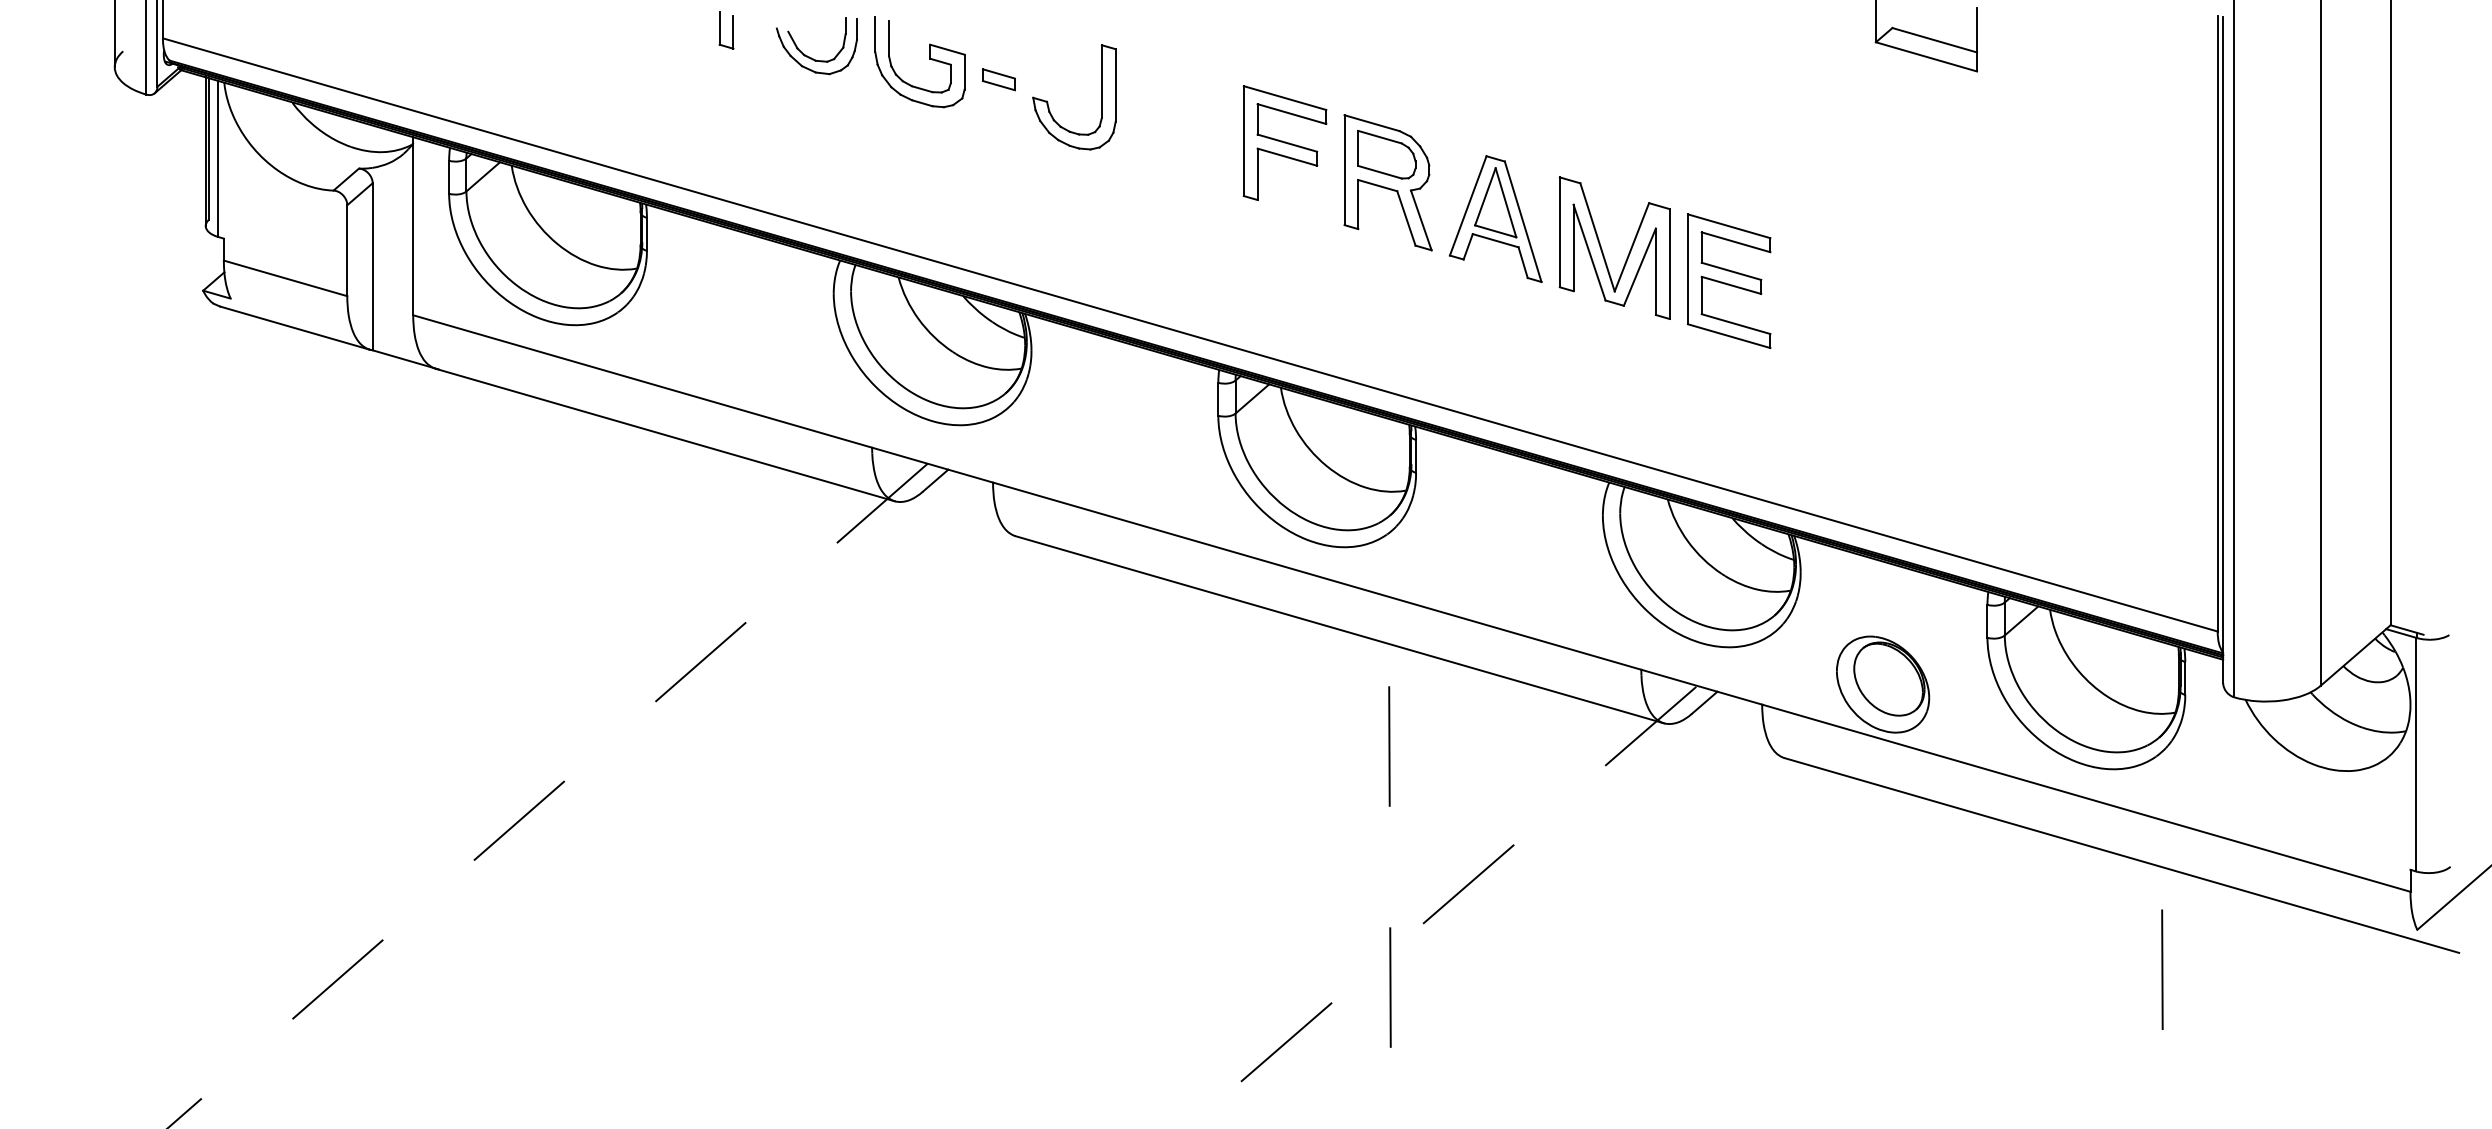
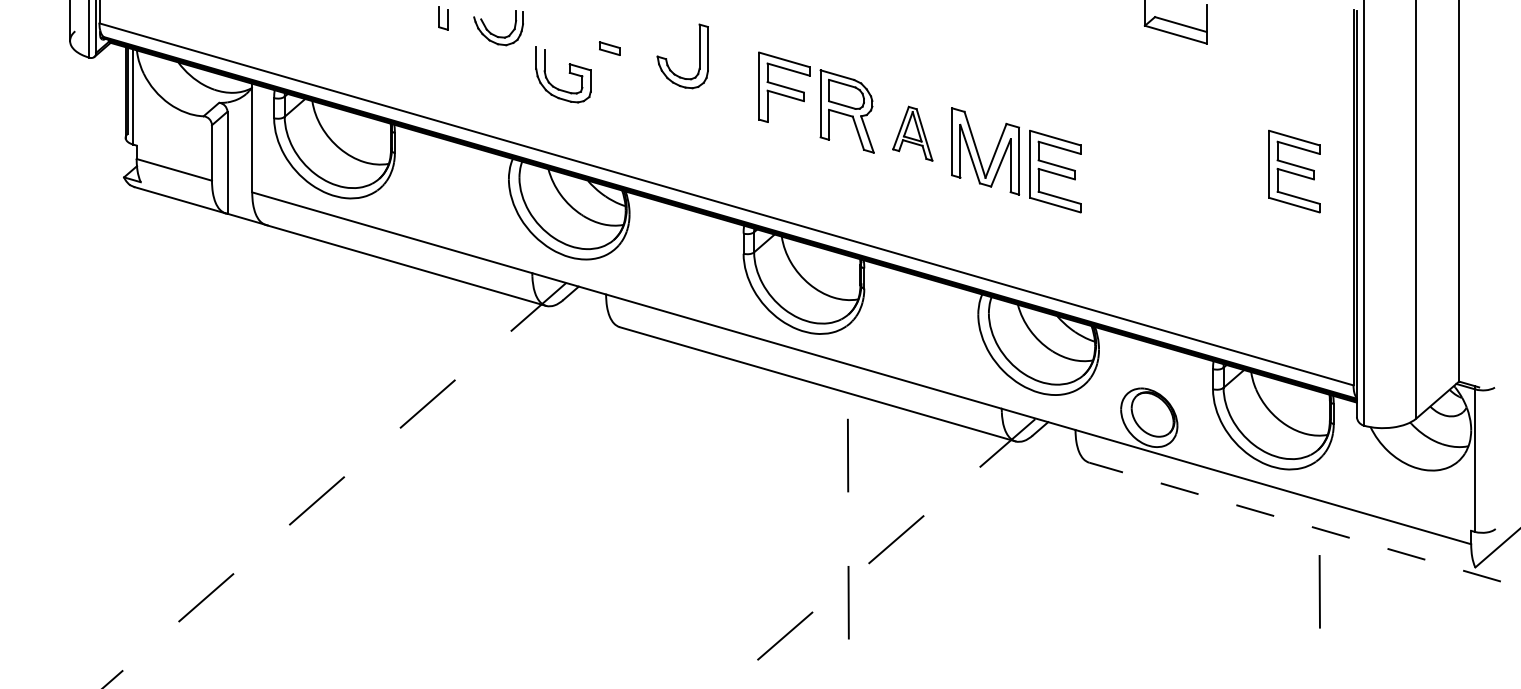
part: (919, 61) -> (563, 74), moved
part: (1049, 102) -> (667, 59), moved
part: (1495, 218) -> (912, 133), size x0.7
part: (2120, 281) -> (1294, 171), added
line: (2120, 854) -> (1294, 521), solid -> dashed

